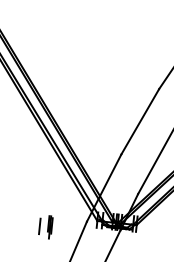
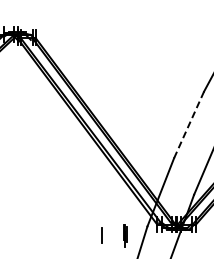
line: (140, 121) -> (189, 124), solid -> dashed
line: (50, 227) -> (125, 235), moved

